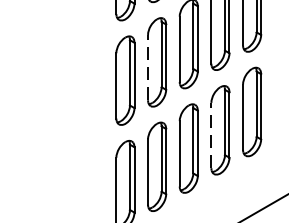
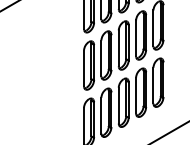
line: (148, 67) -> (101, 58), dashed -> solid
line: (212, 135) -> (136, 95), dashed -> solid

